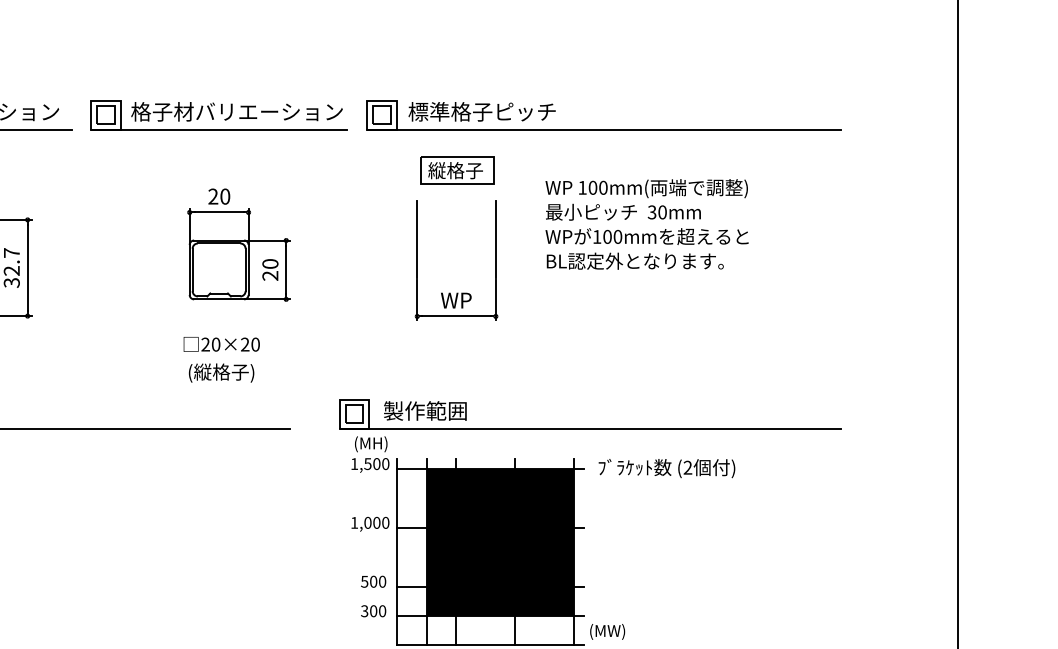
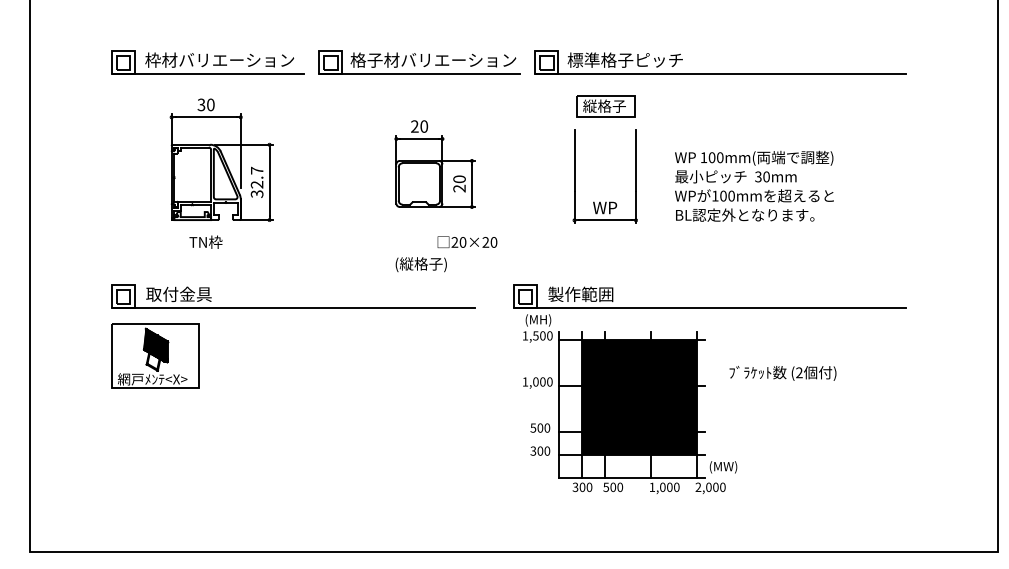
text: (647, 223) -> (754, 185), moved
text: (221, 344) -> (467, 242), moved
text: (666, 468) -> (782, 373), moved

